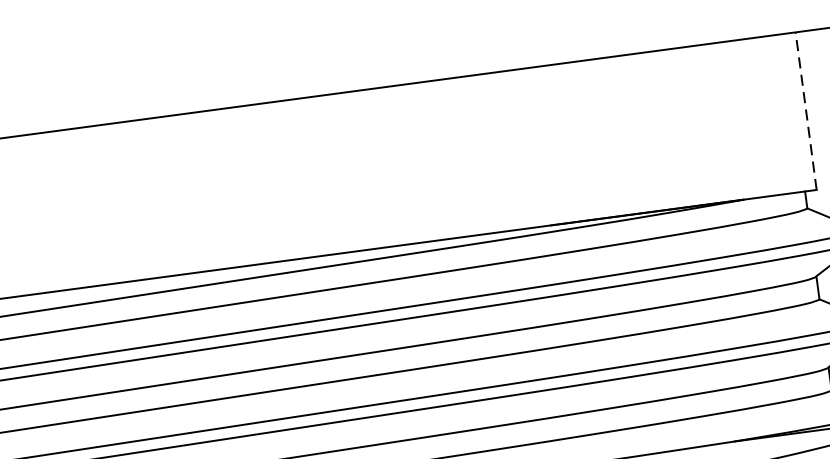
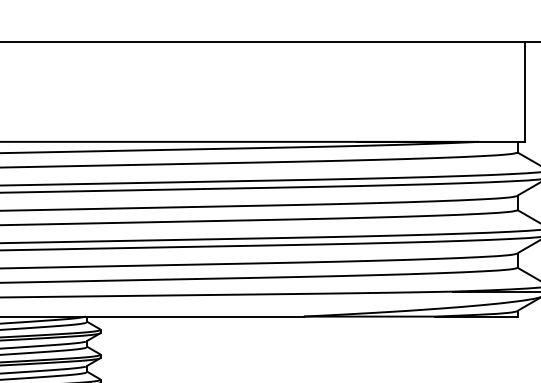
line: (806, 110) -> (525, 91), dashed -> solid

